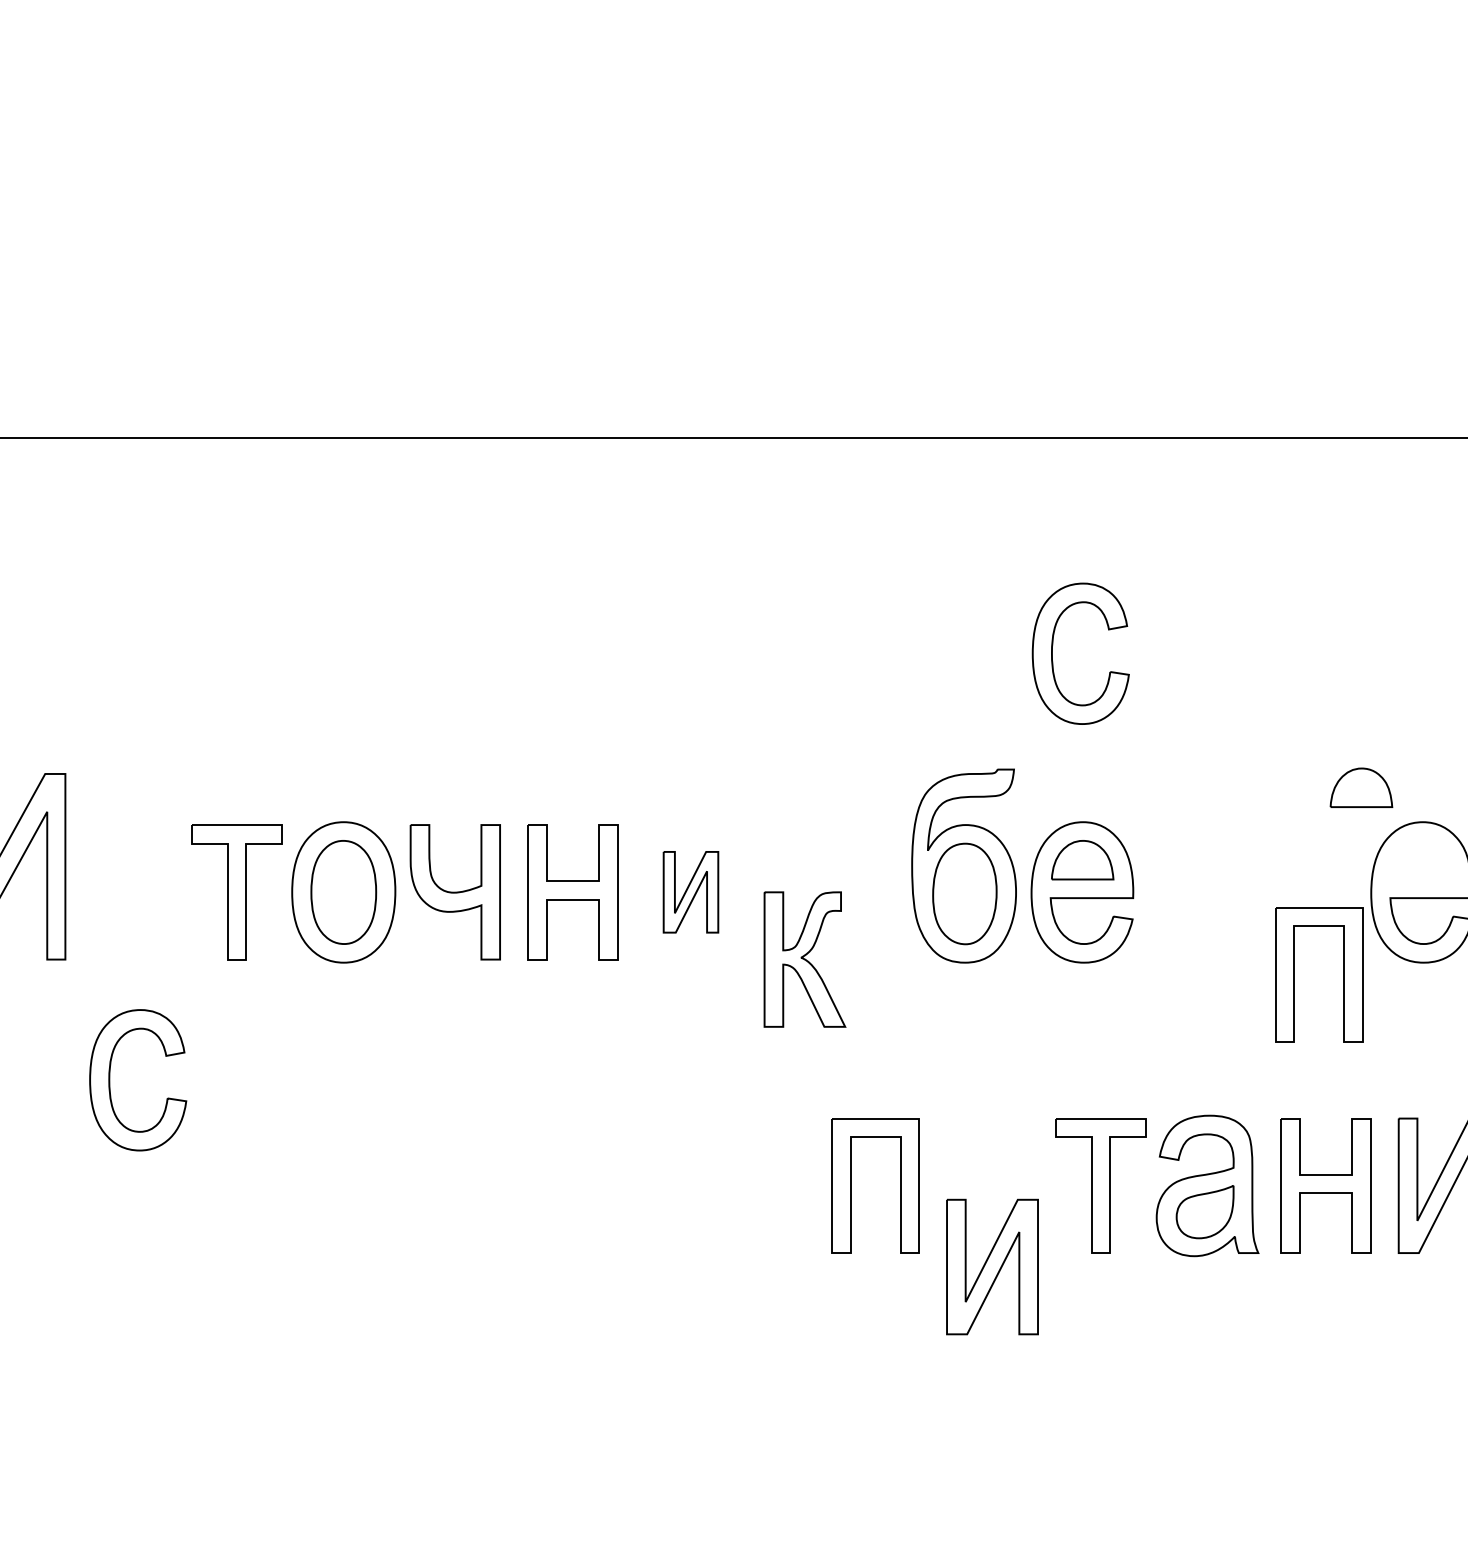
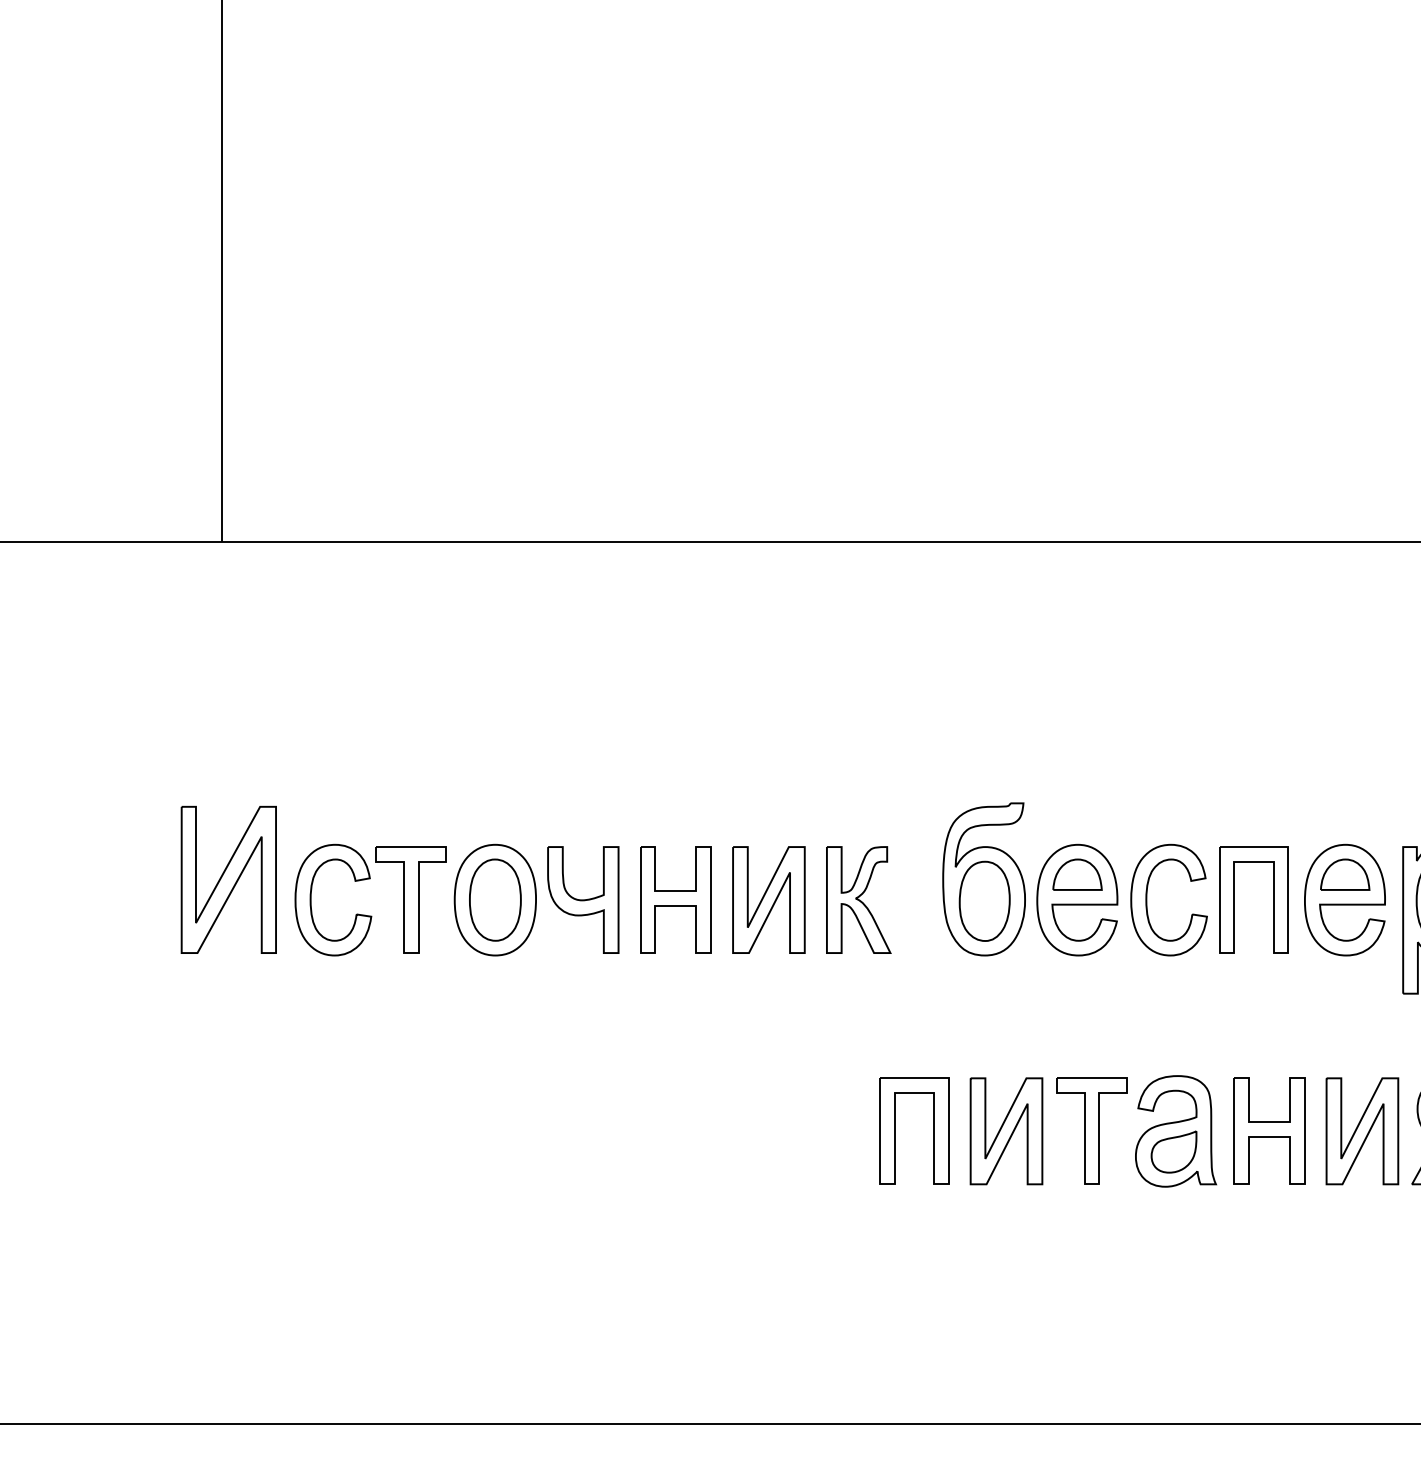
part: (1053, 652) -> (1147, 899), moved
part: (1361, 787) -> (1345, 874), moved
part: (690, 891) -> (768, 899), size x1.67
part: (804, 958) -> (858, 899), moved
part: (1294, 974) -> (1234, 899), moved
part: (110, 1079) -> (311, 899), moved
part: (992, 1267) -> (1006, 1131), moved

